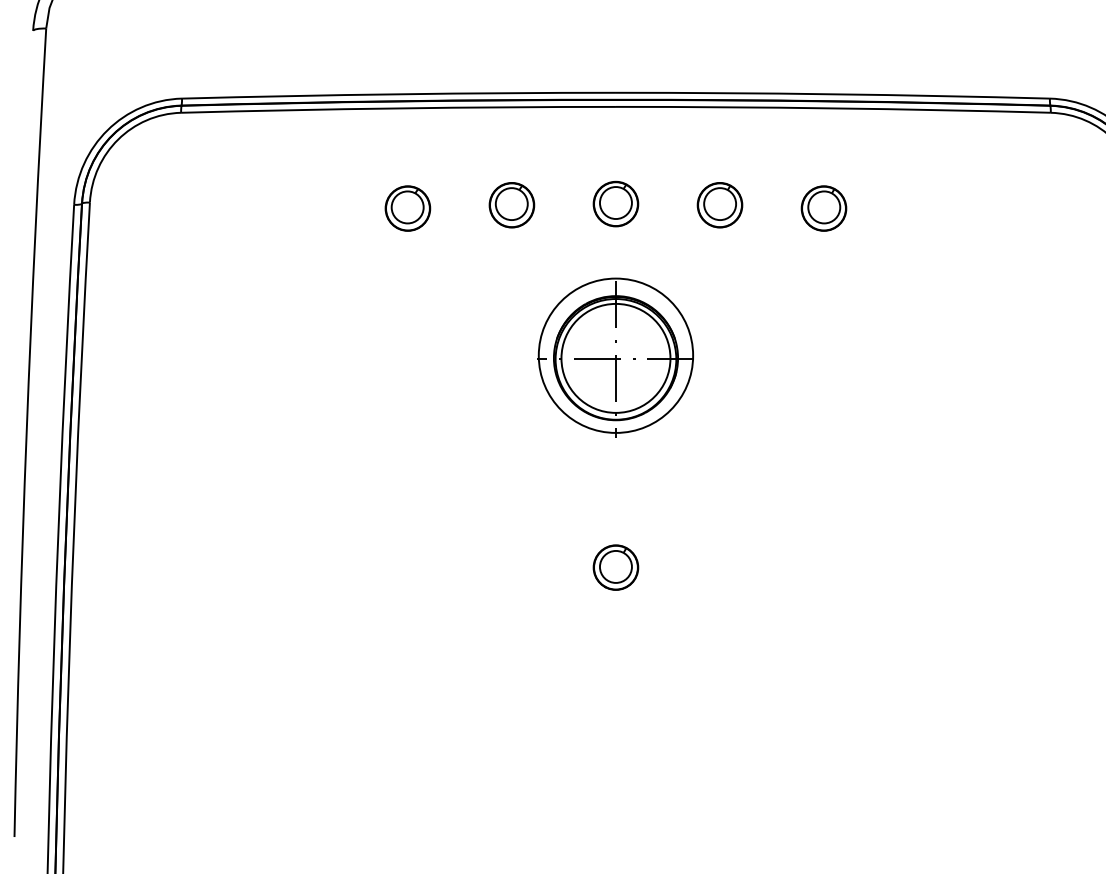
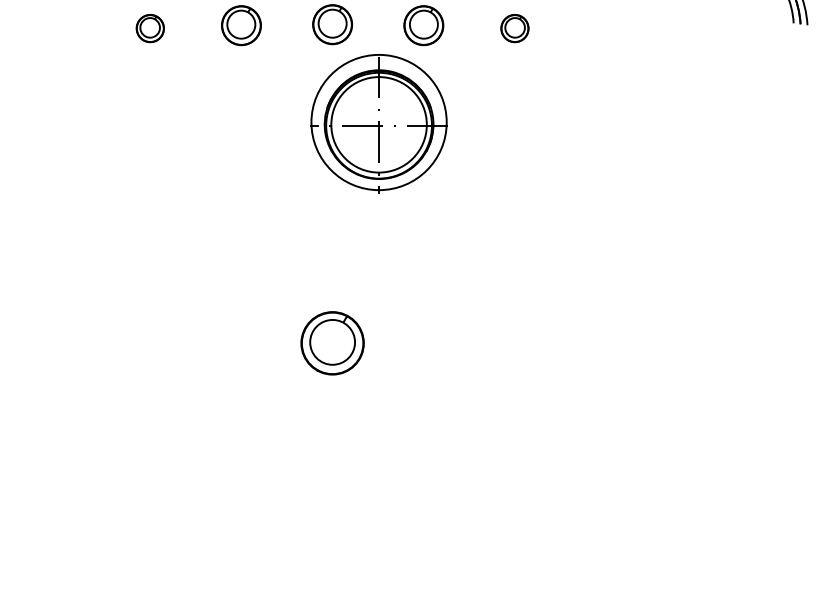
part: (407, 208) -> (149, 28), size x0.7
part: (823, 208) -> (514, 28), size x0.7
part: (615, 357) -> (378, 124), moved
part: (615, 567) -> (332, 343), size x1.6

